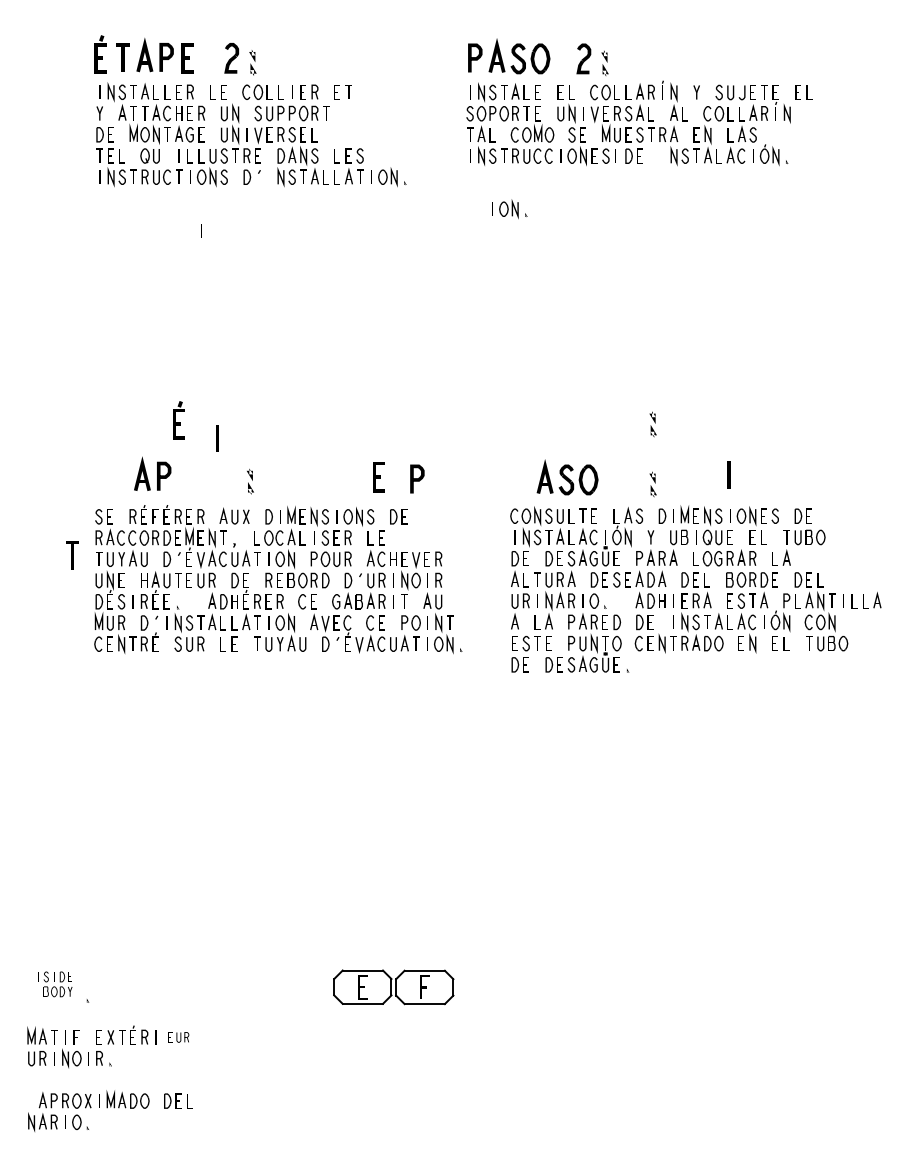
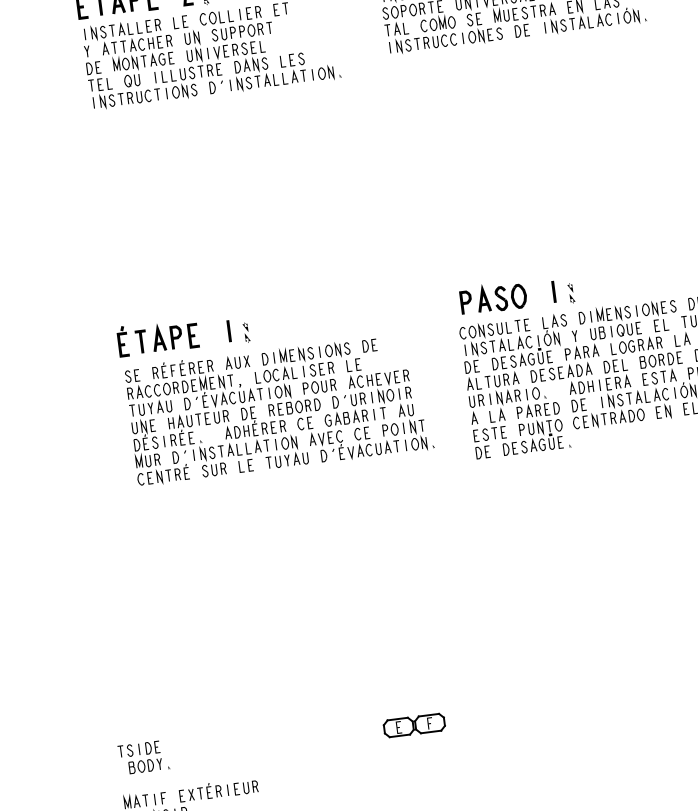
line: (615, 155) -> (544, 27), moved
part: (509, 209) -> (427, 86), removed
line: (201, 230) -> (230, 84), moved
part: (178, 420) -> (122, 341), moved
part: (652, 424) -> (564, 245), removed
line: (217, 438) -> (229, 331), moved
line: (728, 474) -> (553, 291), moved
part: (378, 477) -> (193, 336), moved
curve: (417, 478) -> (466, 301), moved
part: (72, 555) -> (141, 341), moved
part: (54, 984) -> (140, 758), size x1.43
part: (393, 987) -> (414, 725), size x0.62
part: (178, 1037) -> (246, 788), size x1.43

